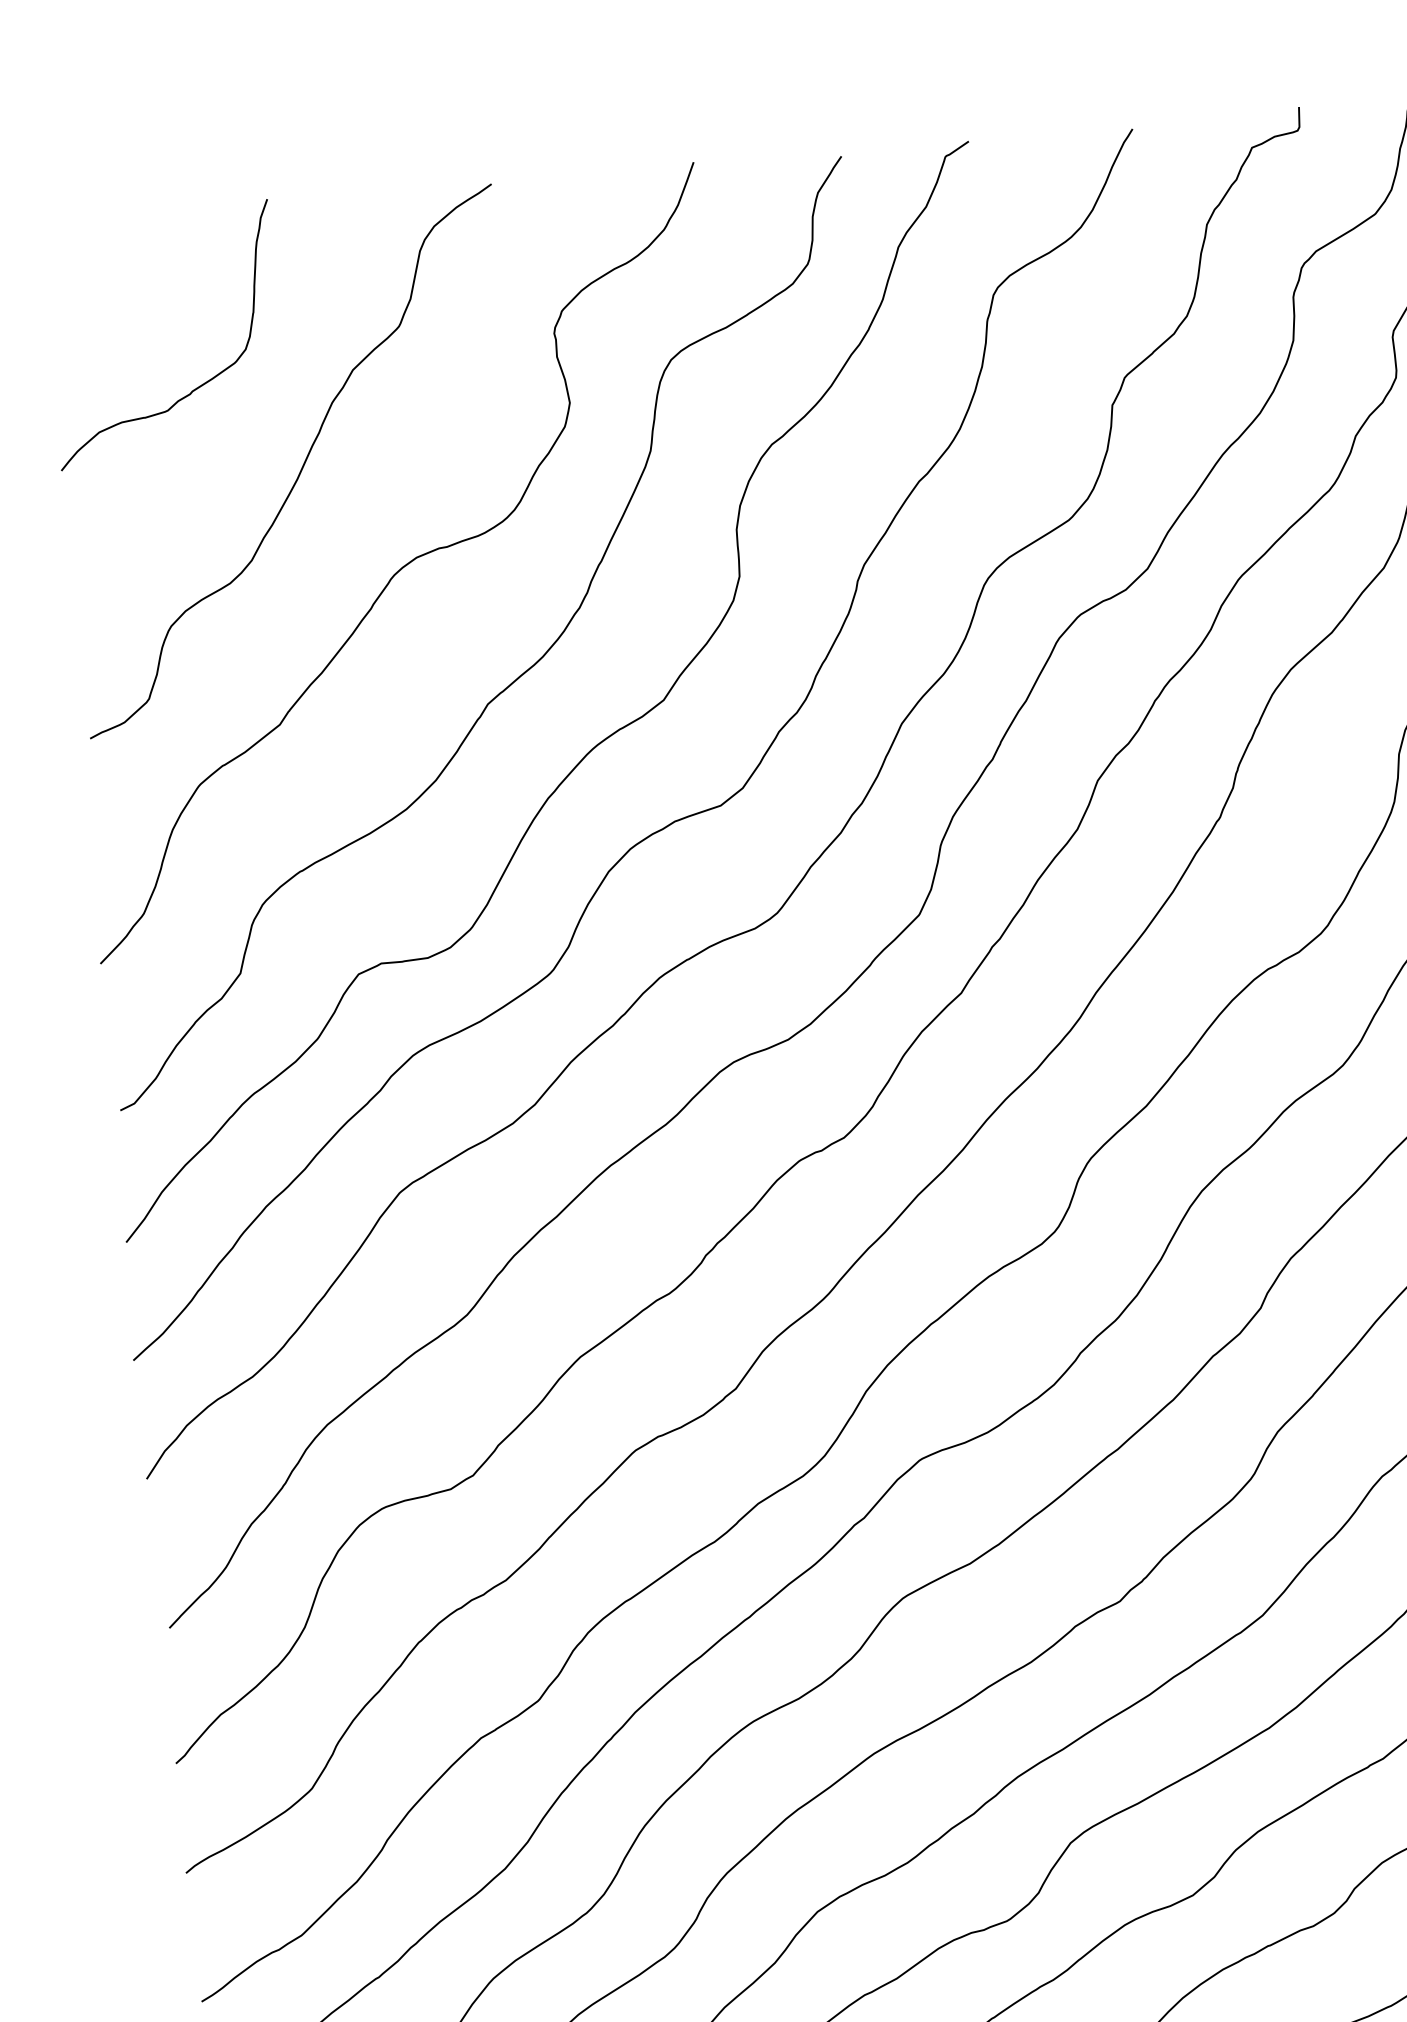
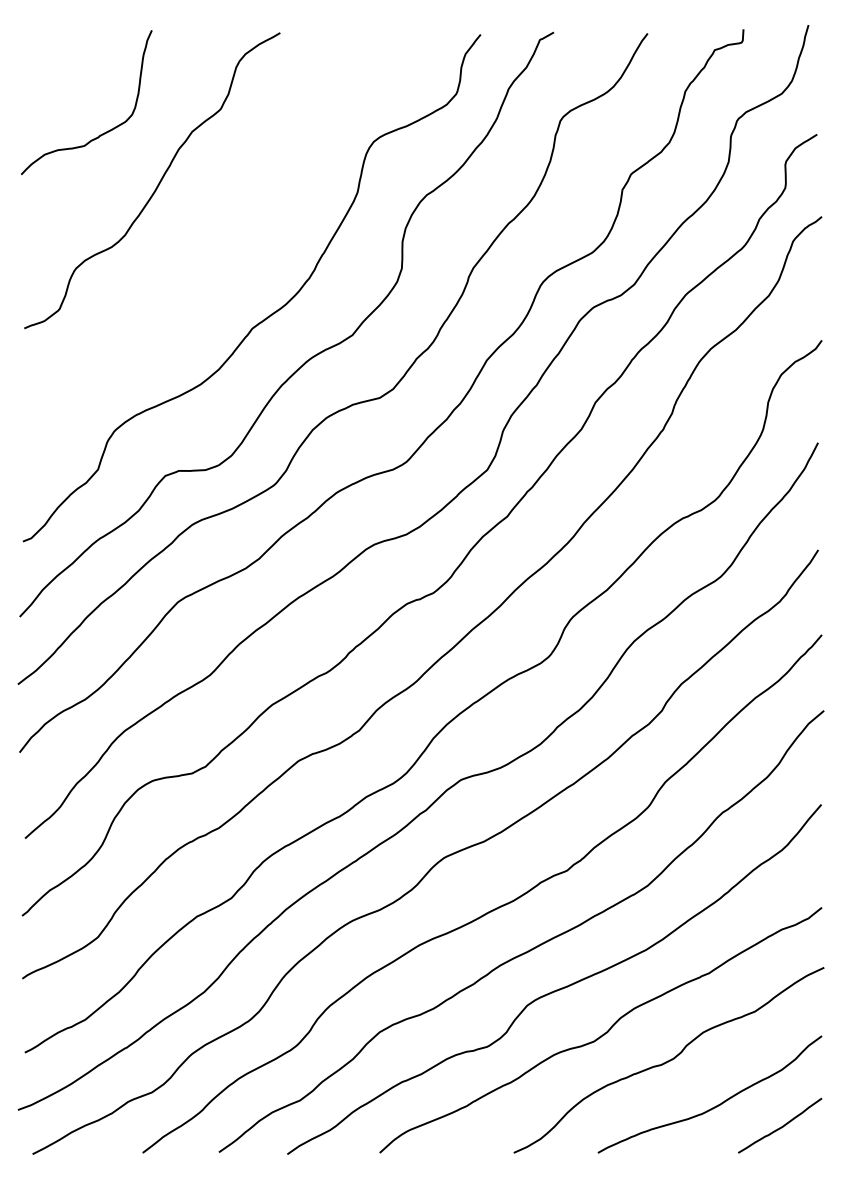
curve: (402, 565) -> (210, 245), removed

